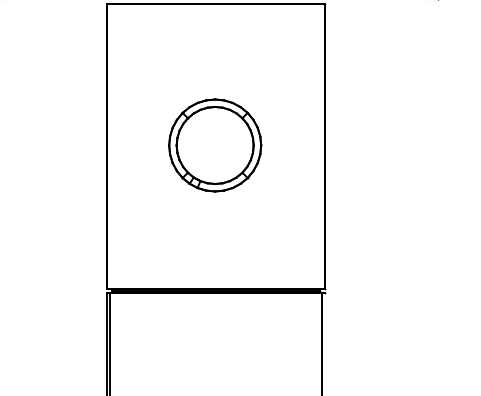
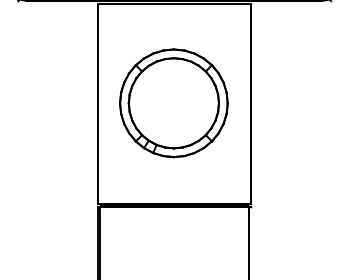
part: (214, 145) -> (173, 103), size x1.67

